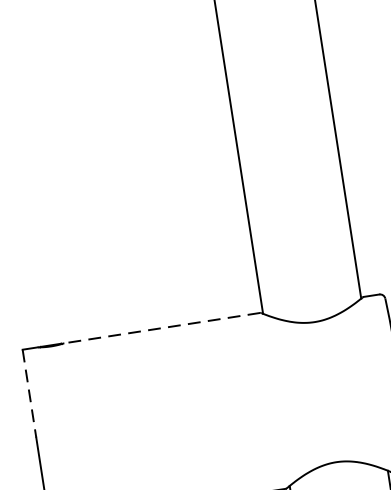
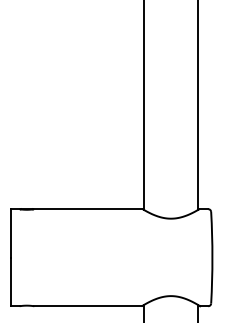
line: (160, 328) -> (87, 209), dashed -> solid
line: (30, 393) -> (11, 233), dashed -> solid

